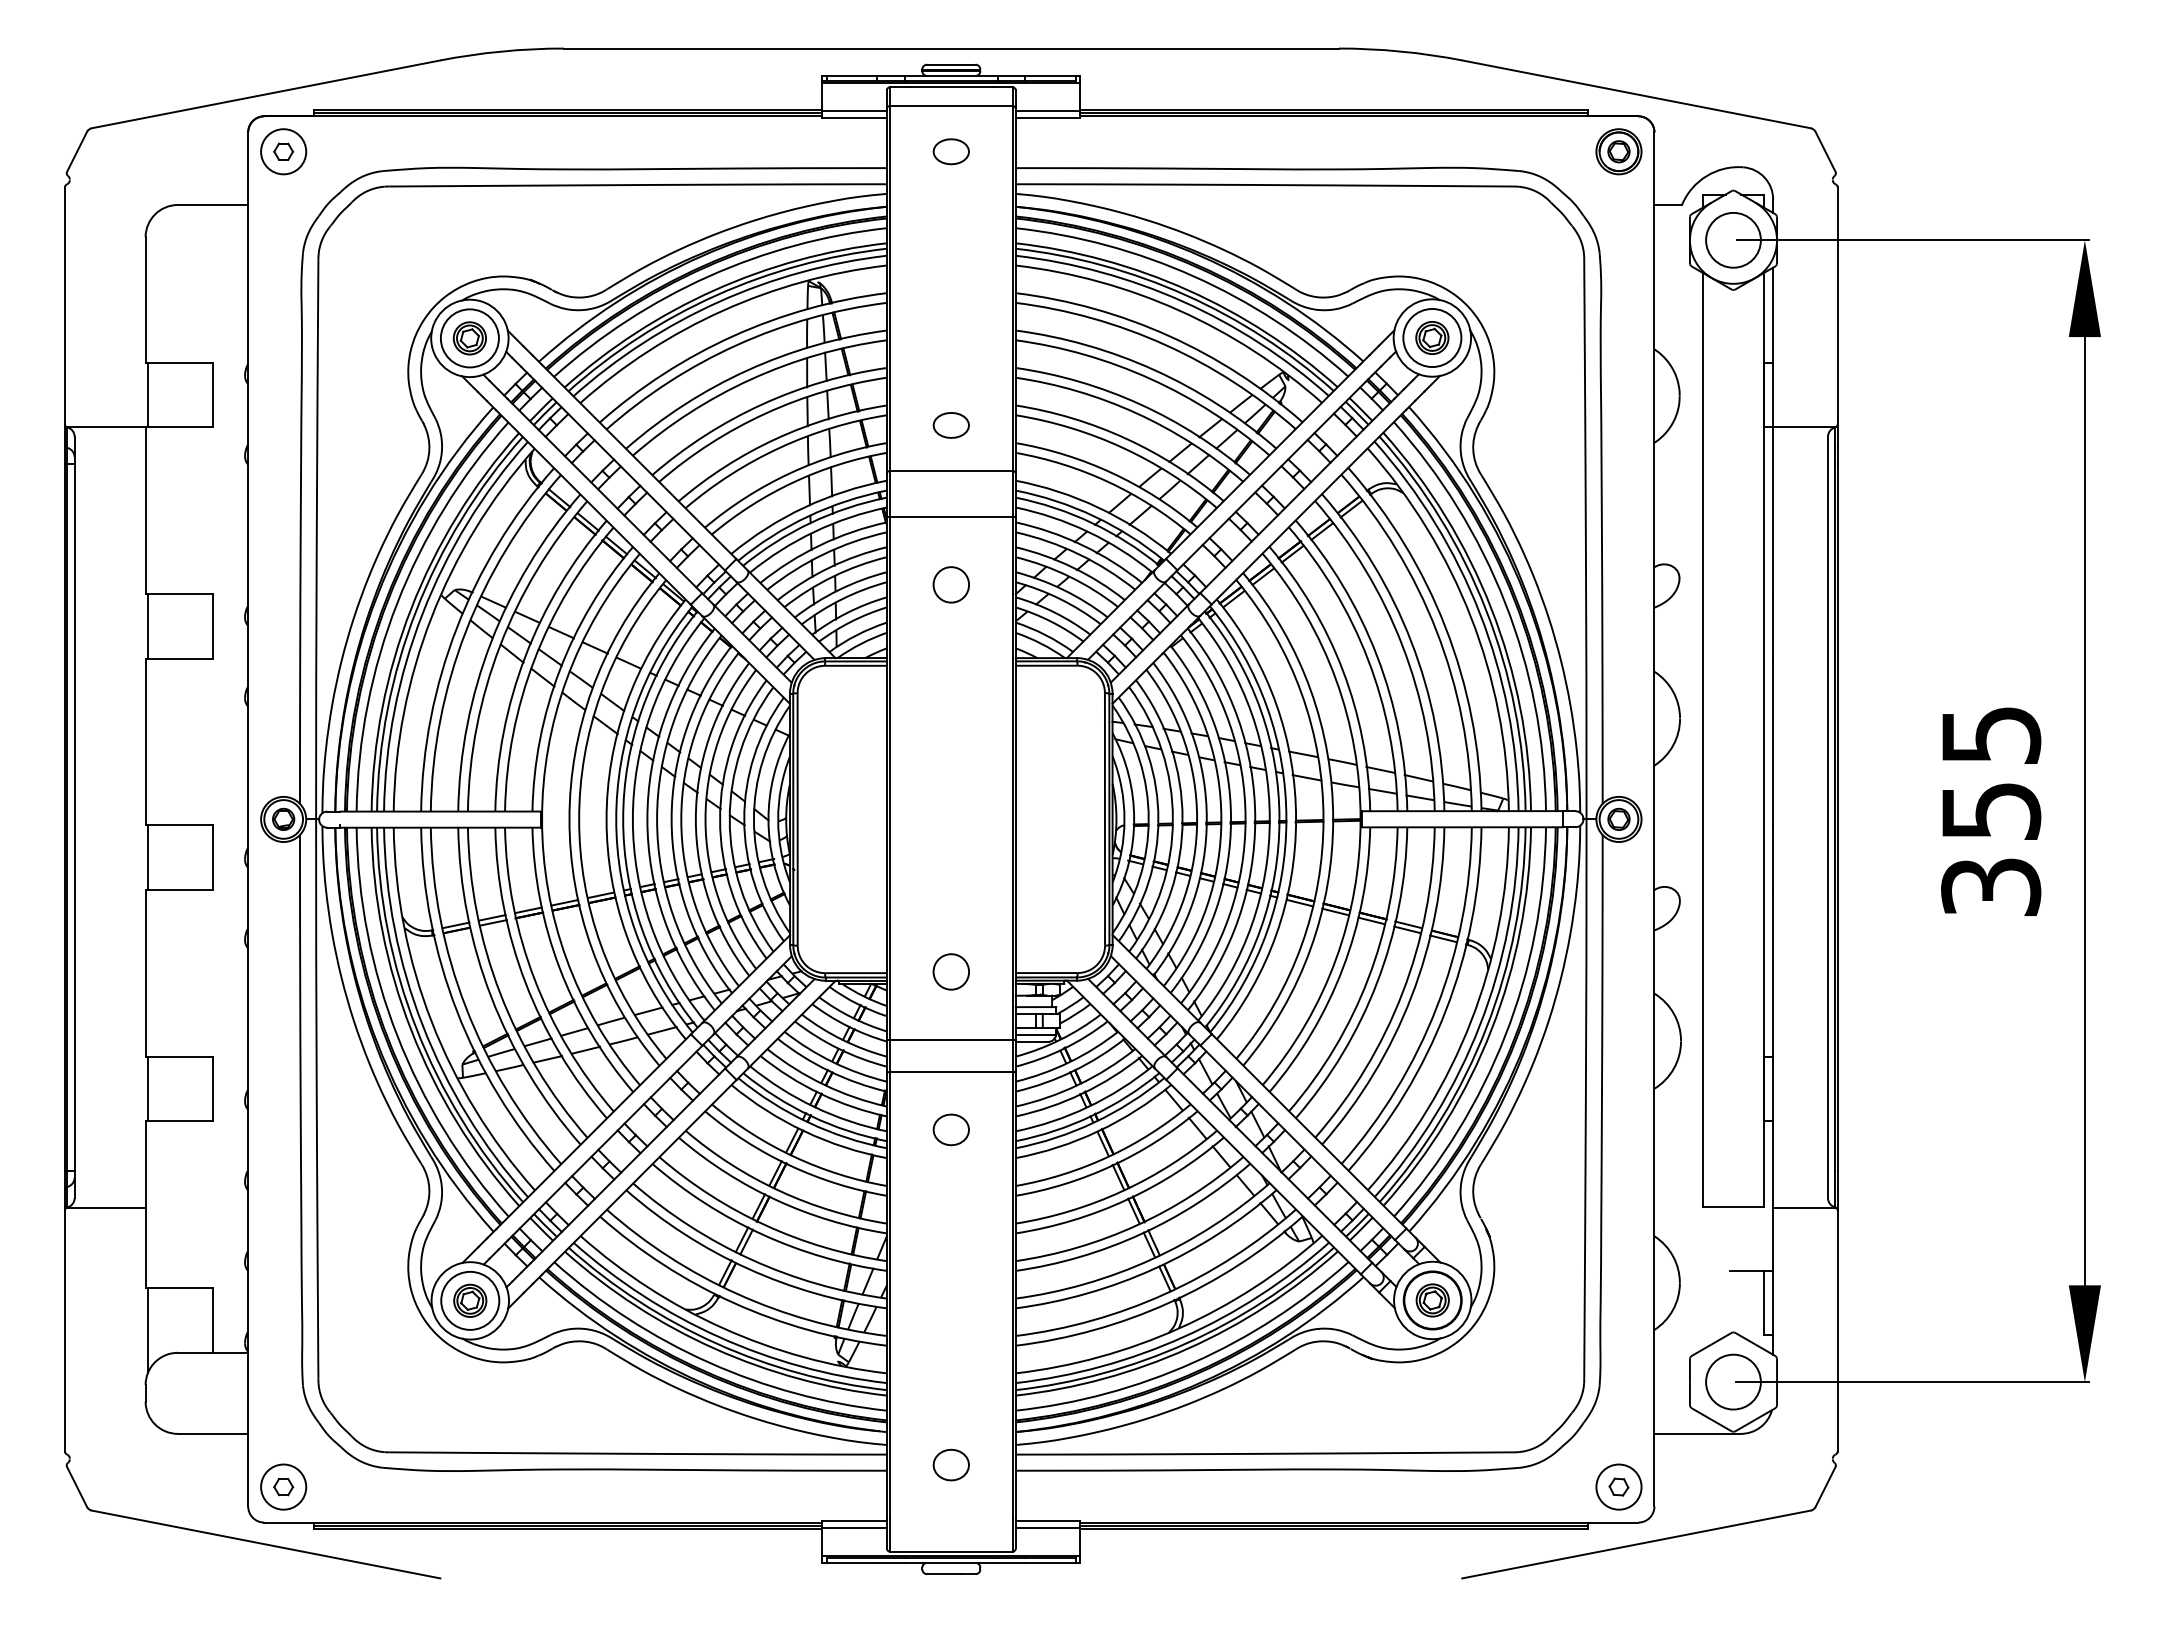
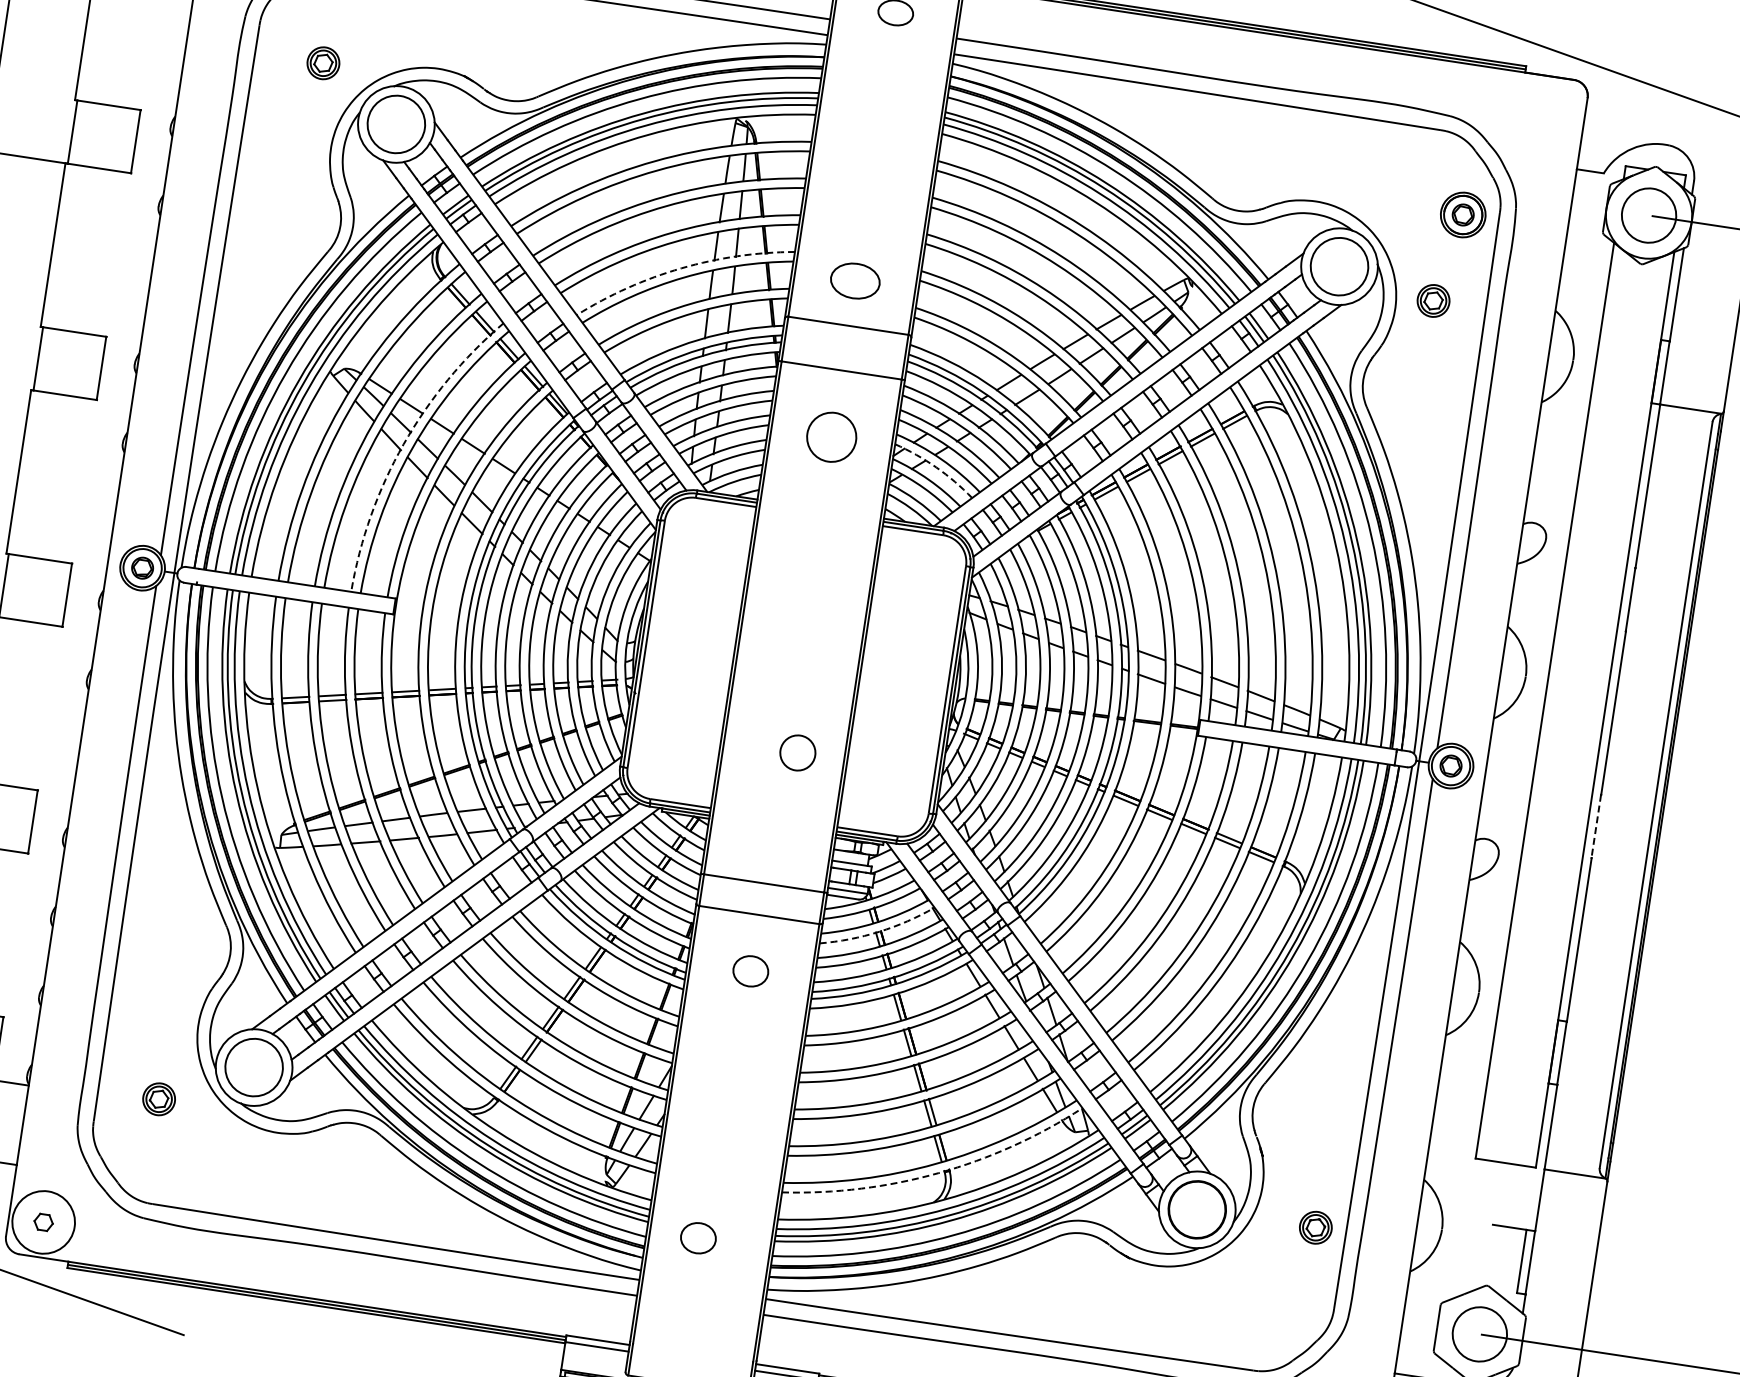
part: (1618, 151) -> (1462, 214), moved
part: (1432, 337) -> (1433, 300), moved
part: (469, 338) -> (323, 63), moved
part: (950, 425) -> (854, 281), size x1.4
arc: (776, 438) -> (681, 267), solid -> dashed
circle: (950, 584) -> (830, 436), size x1.4
arc: (1060, 599) -> (936, 467), solid -> dashed
arc: (525, 656) -> (403, 444), solid -> dashed
line: (1773, 858) -> (1596, 827), solid -> dashed
circle: (950, 971) -> (797, 752), moved
arc: (1073, 1071) -> (879, 932), solid -> dashed
part: (470, 1300) -> (159, 1099), moved
part: (1432, 1300) -> (1315, 1227), moved
arc: (1169, 1302) -> (939, 1172), solid -> dashed
part: (950, 1464) -> (697, 1237), moved
circle: (283, 1486) -> (43, 1221), size x1.4

